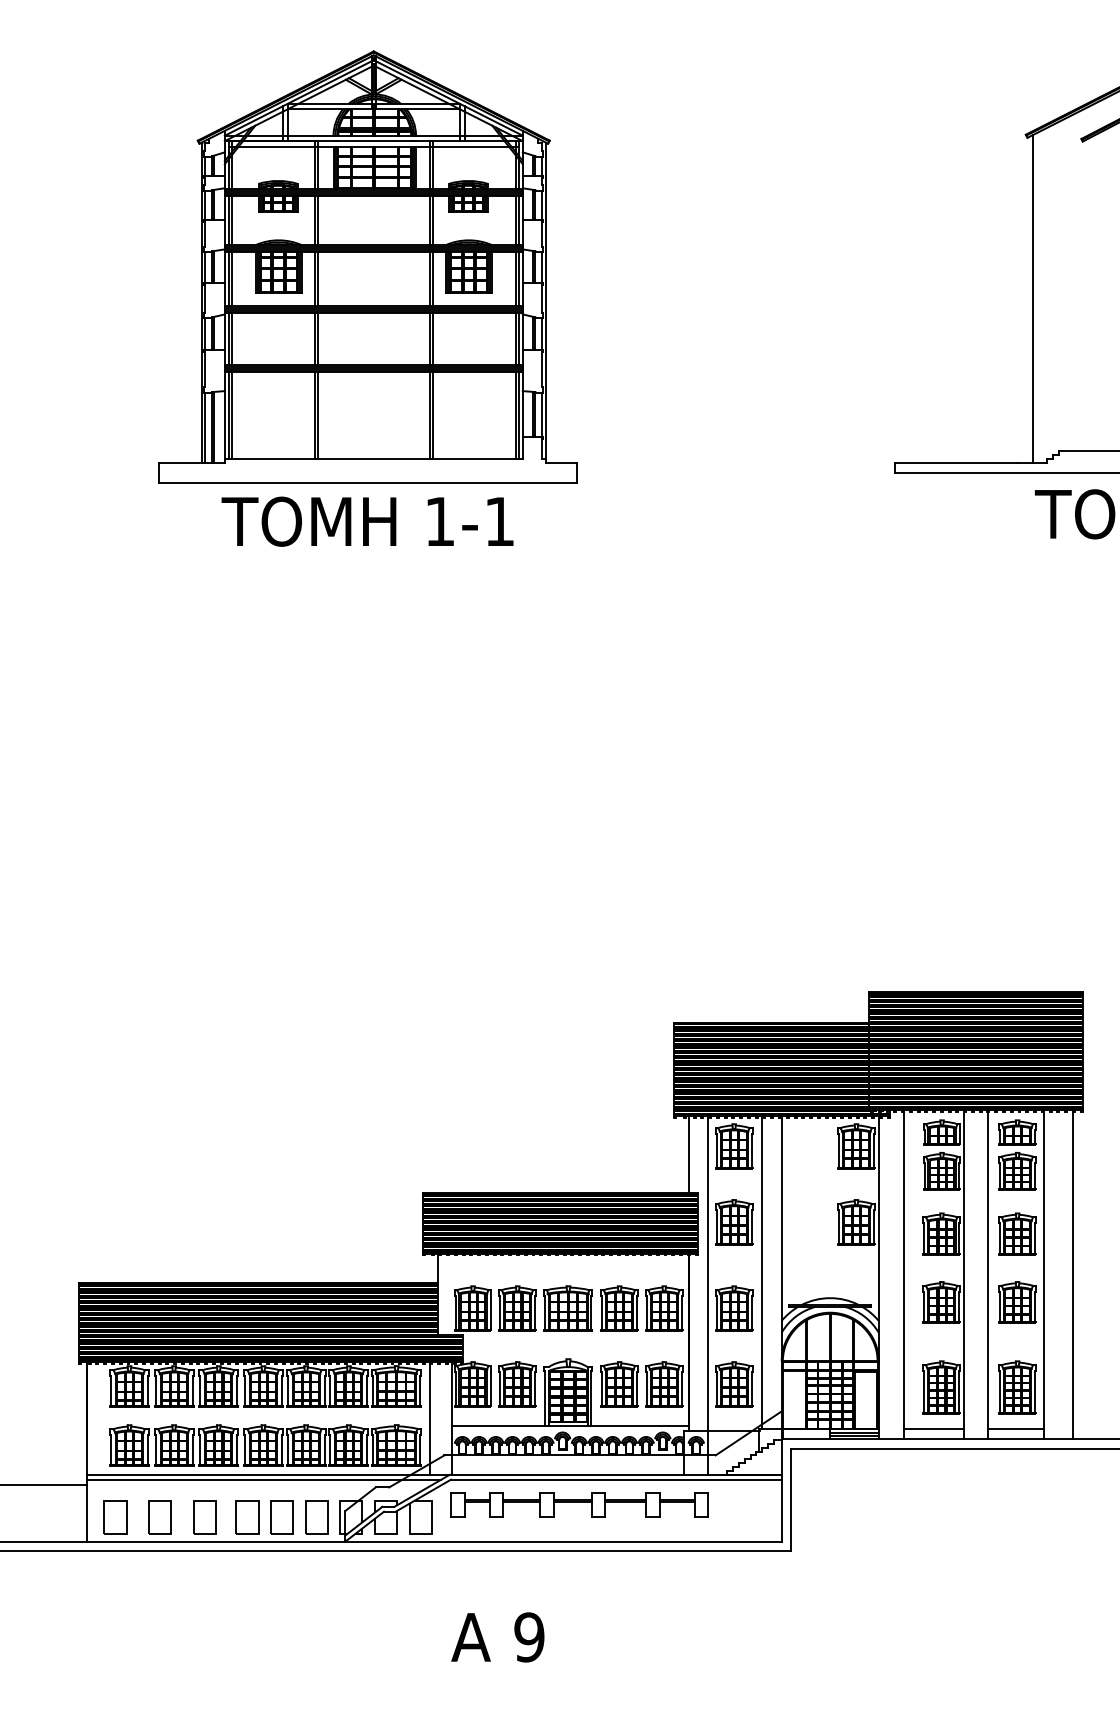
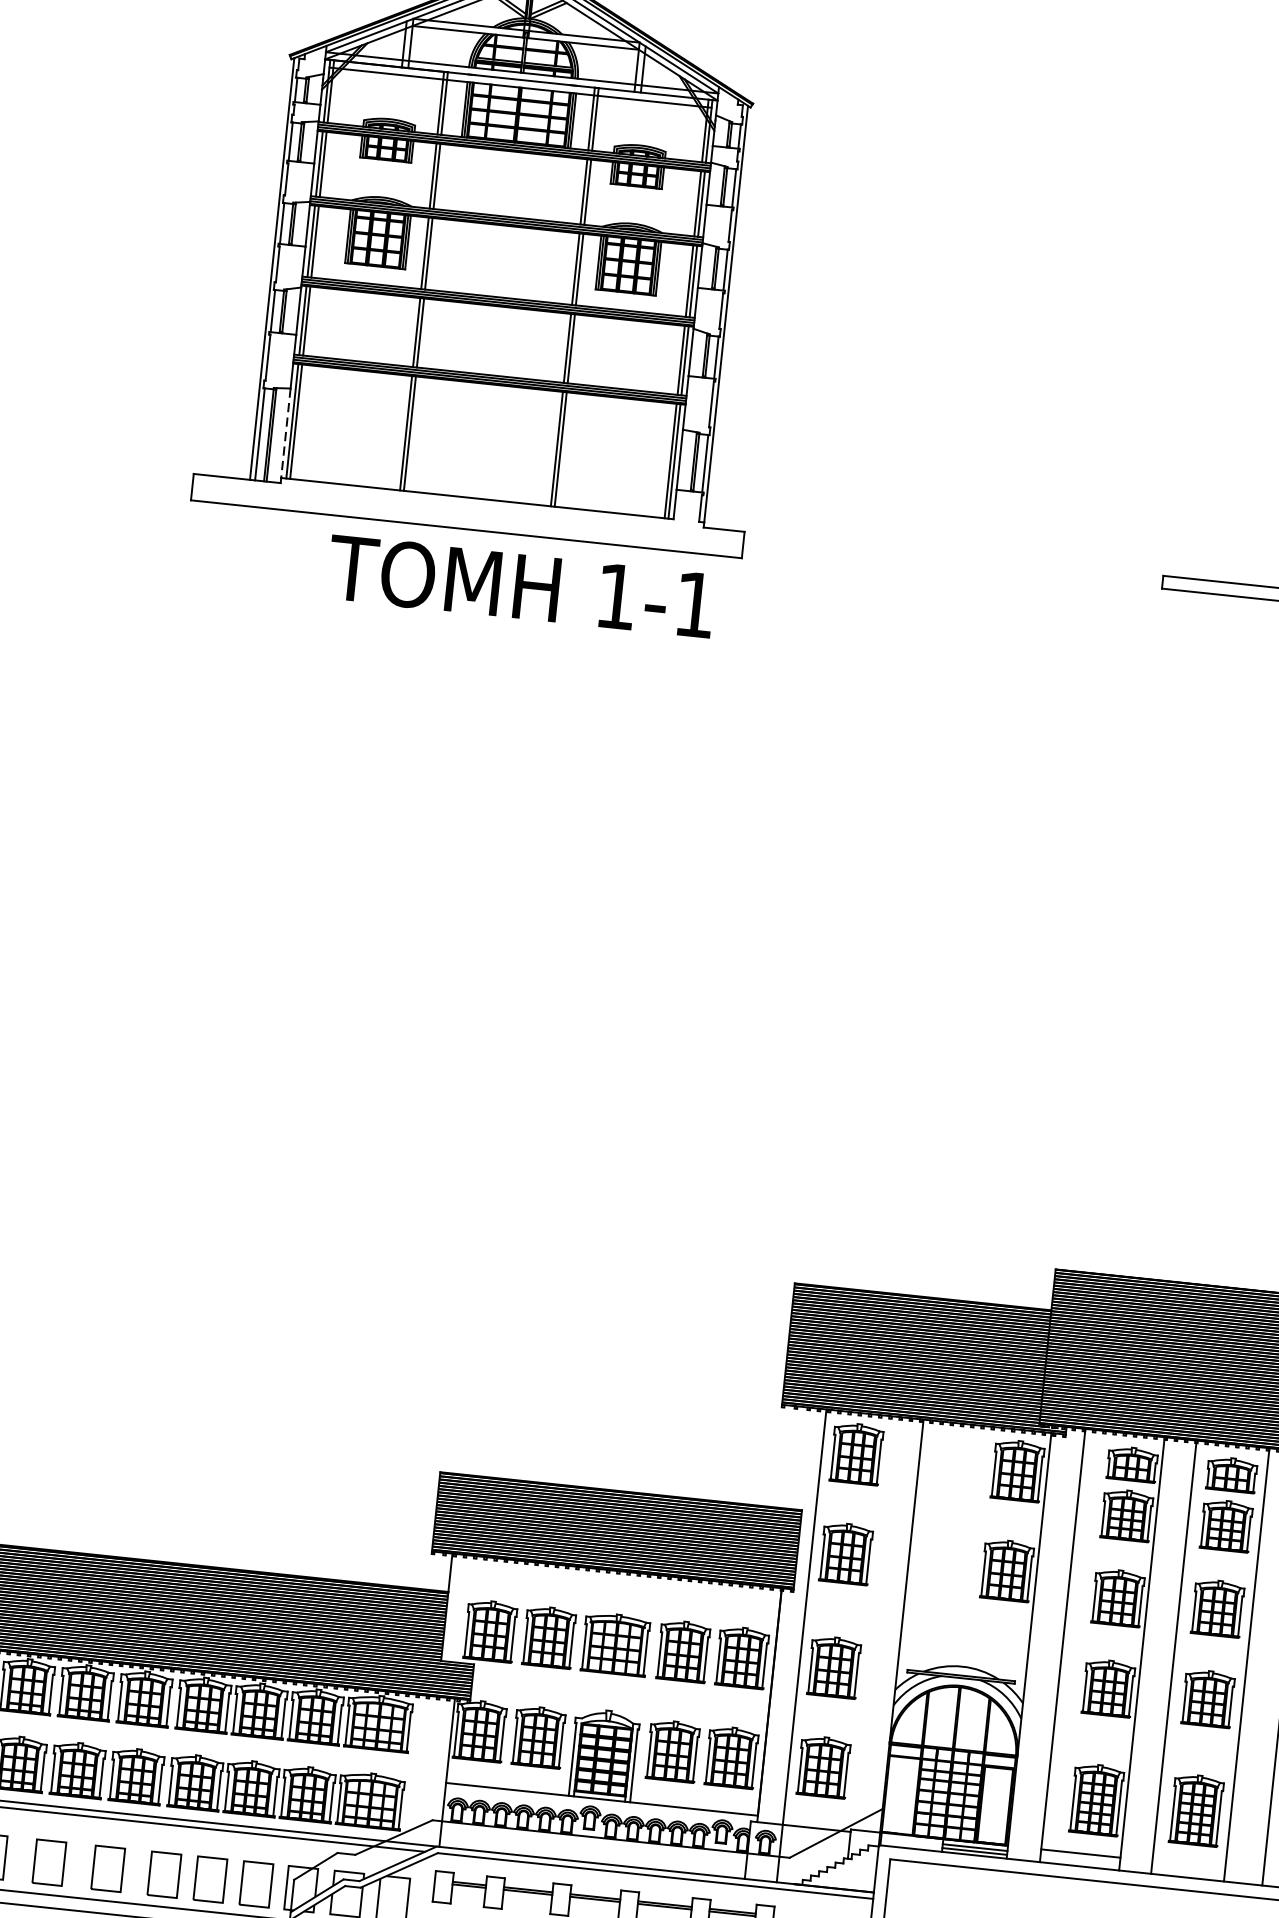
line: (224, 425) -> (285, 433), solid -> dashed
text: (367, 521) -> (521, 586), moved
line: (688, 1154) -> (795, 1457), removed
line: (762, 1272) -> (876, 1623), removed
line: (430, 1418) -> (419, 1769), removed
line: (1015, 1429) -> (1188, 1865), removed

